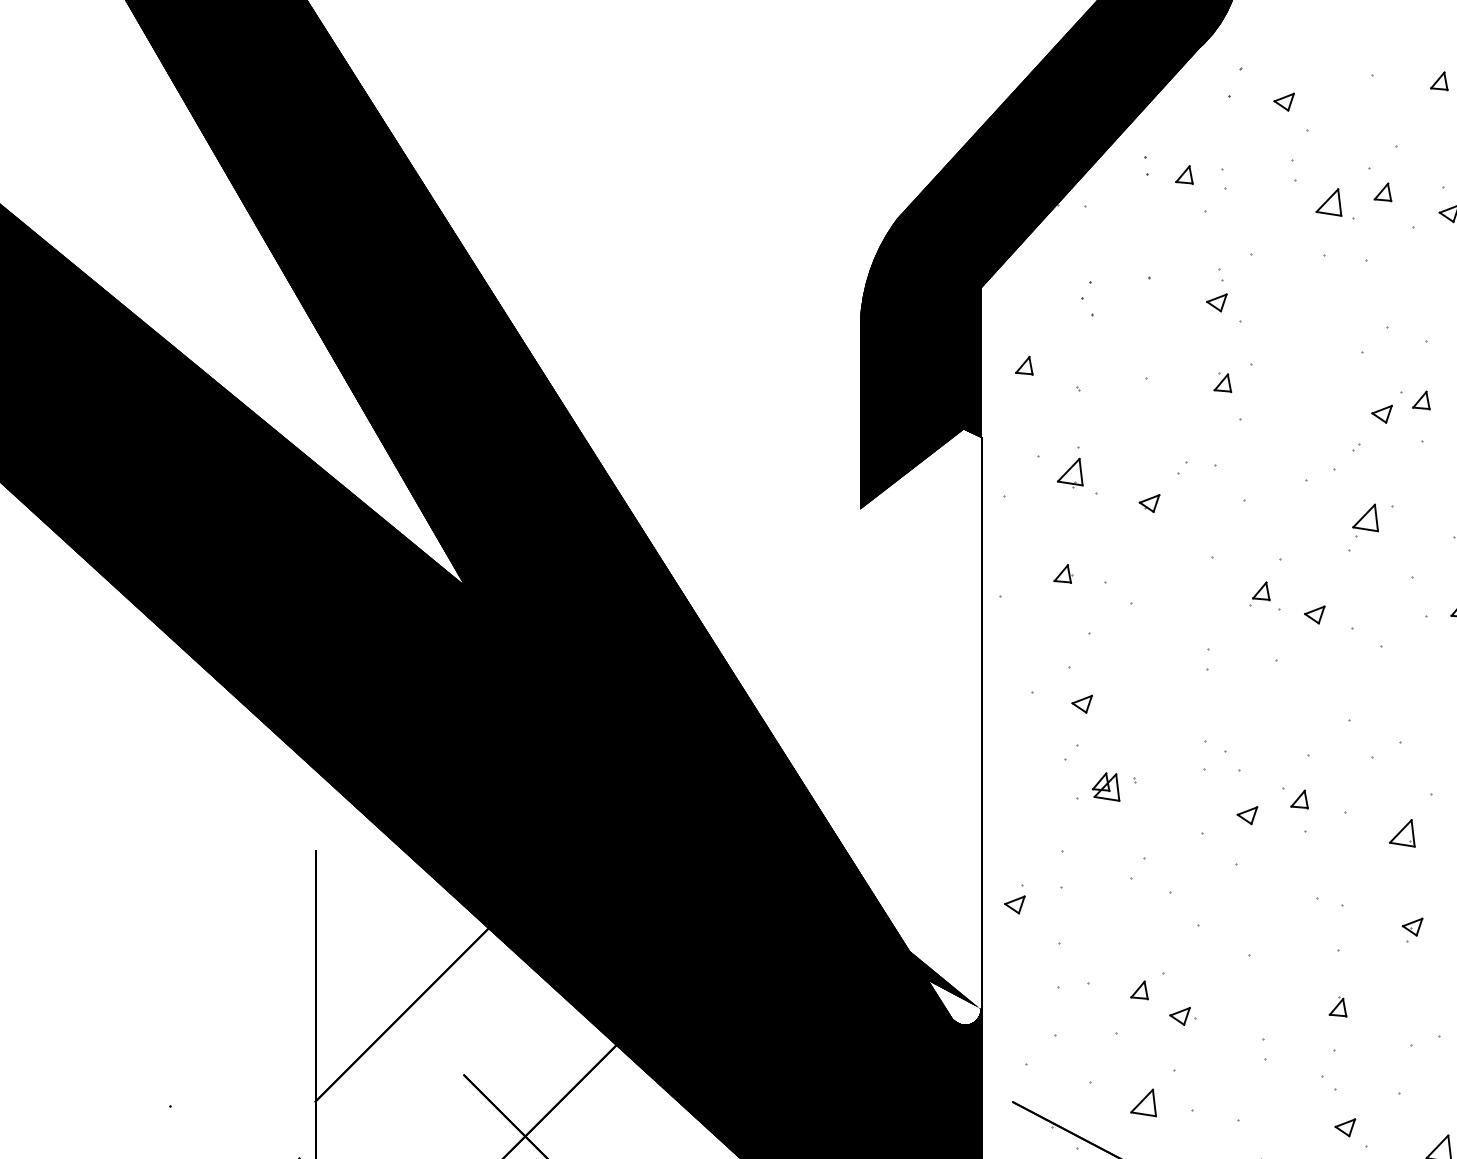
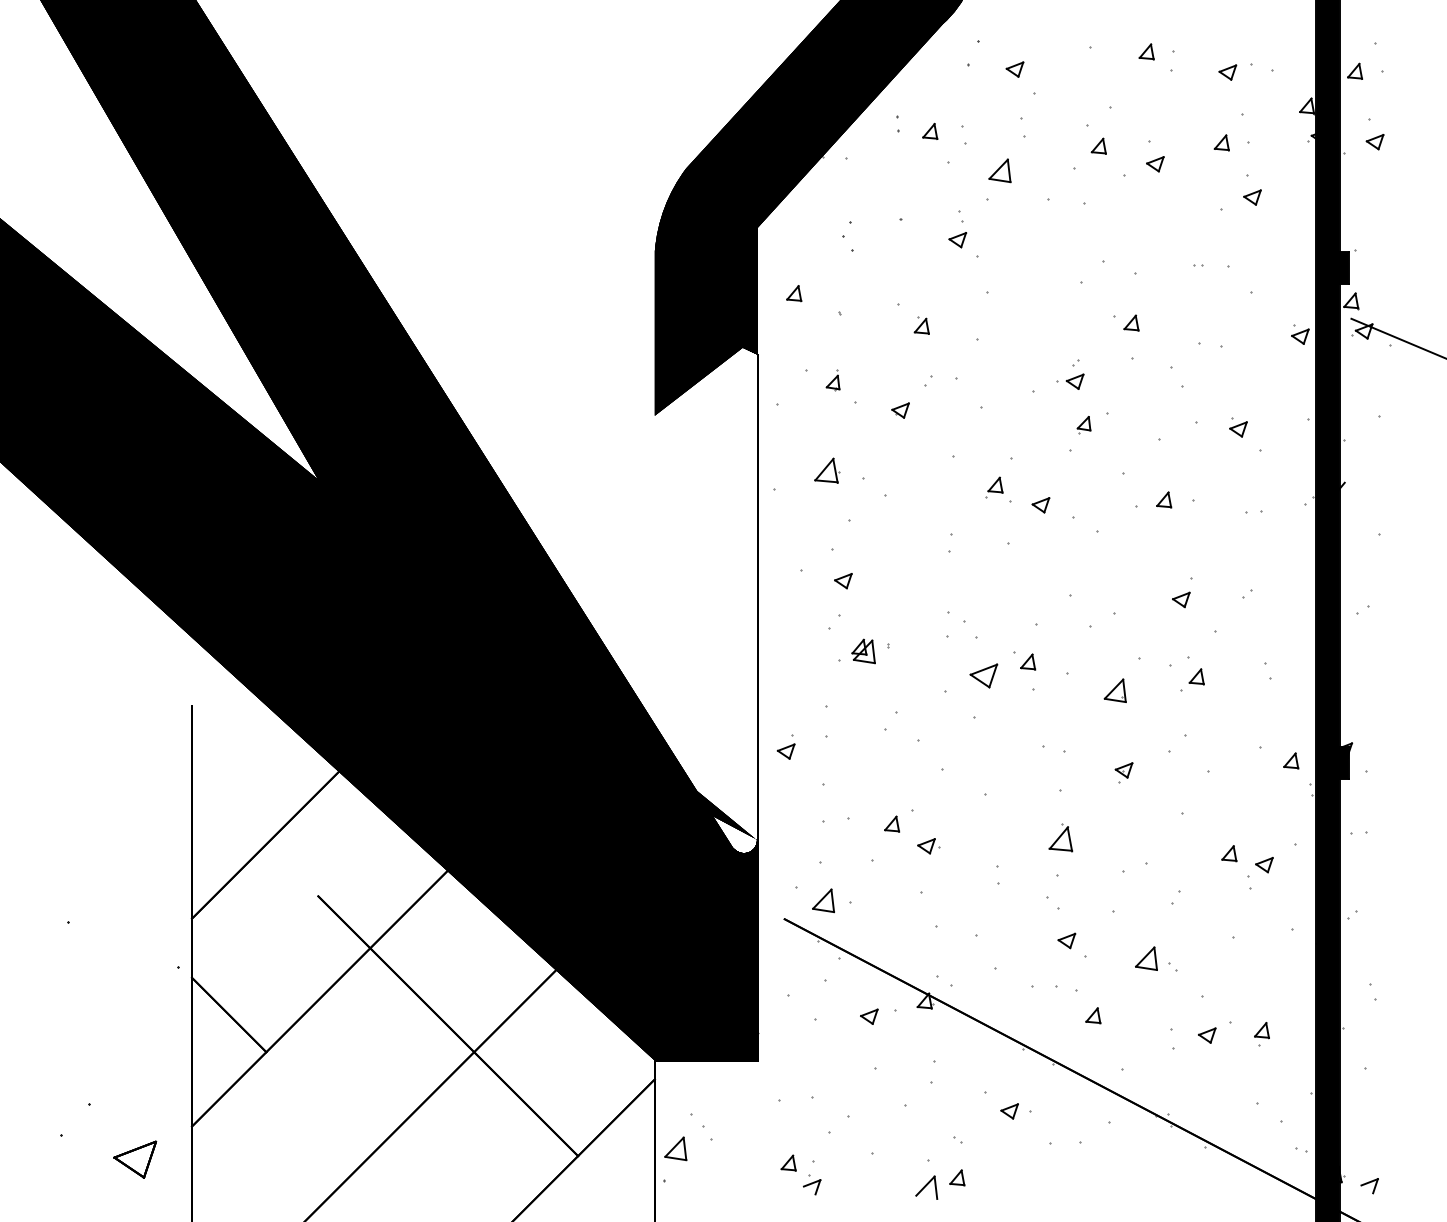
part: (1328, 202) -> (999, 170), moved
part: (1222, 382) -> (921, 325), moved
part: (1381, 413) -> (1074, 381), moved
part: (1069, 468) -> (832, 380), size x0.6
part: (1364, 519) -> (1083, 424), size x0.6
part: (1063, 572) -> (827, 469), size x1.6
part: (1247, 815) -> (983, 675), size x1.6
part: (1337, 1007) -> (1060, 838), size x1.6
part: (1143, 1102) -> (823, 900), moved

